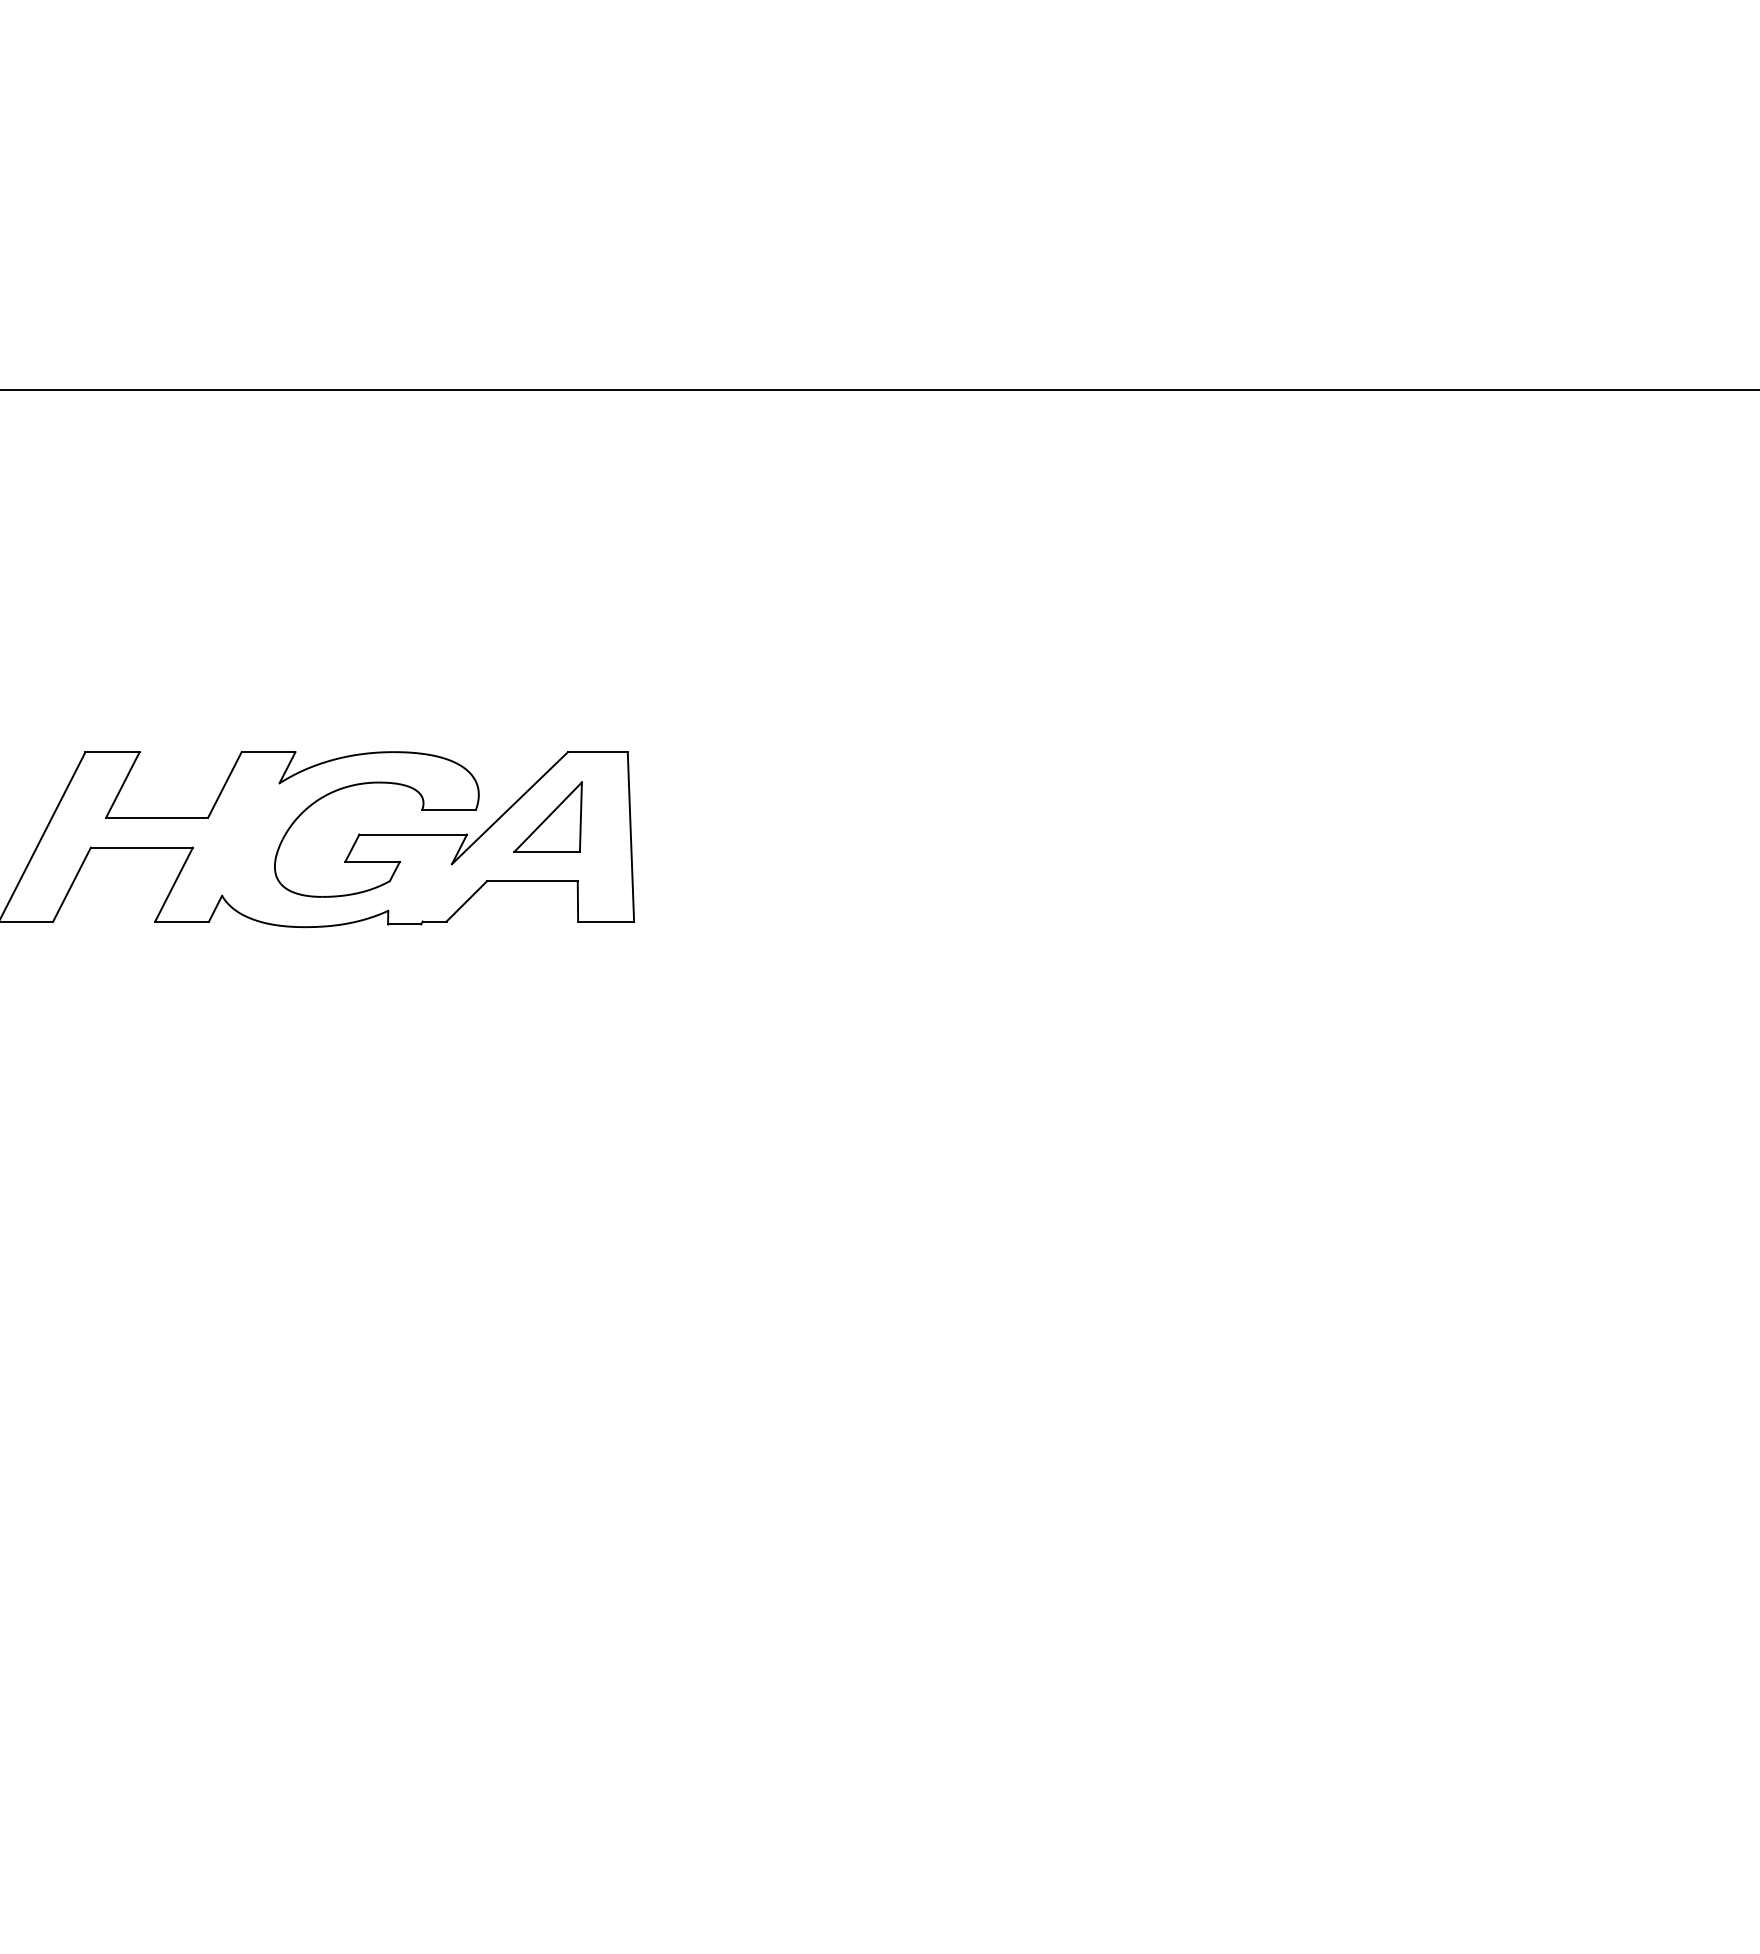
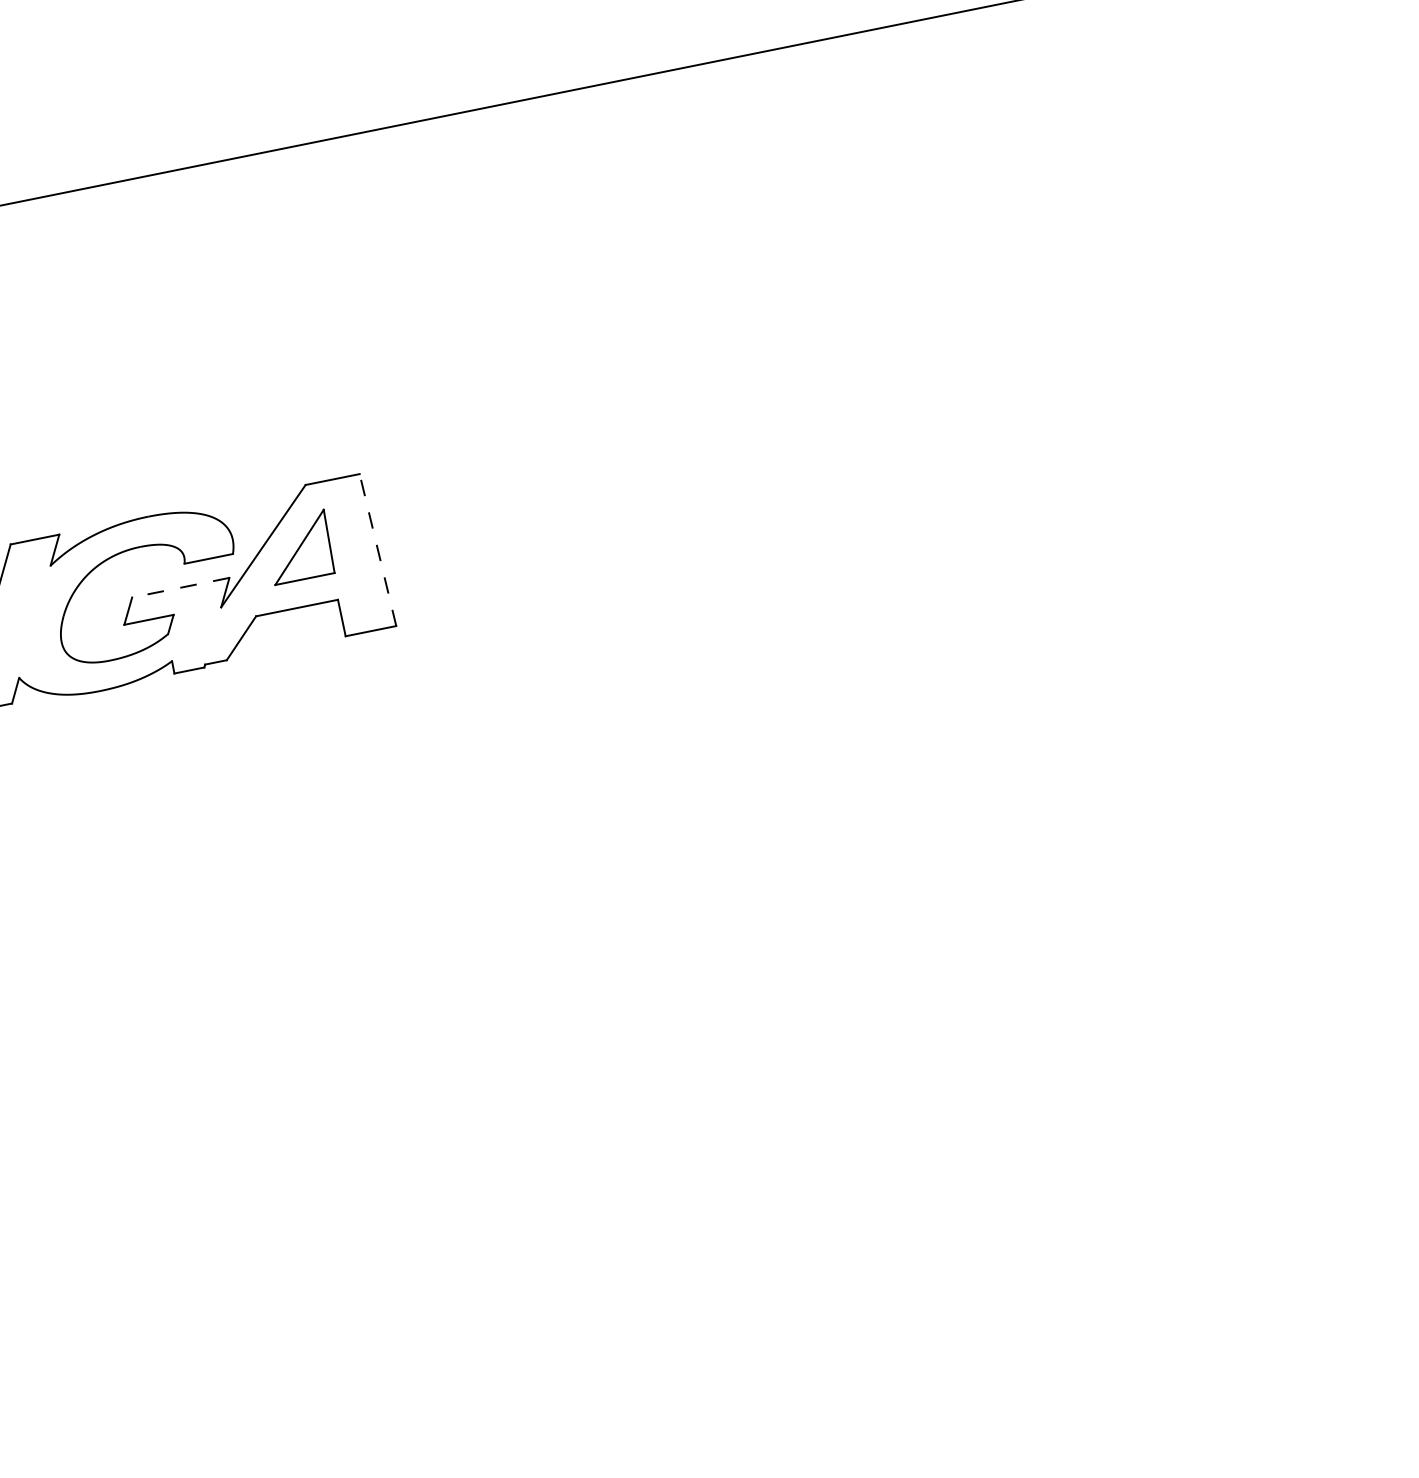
line: (413, 834) -> (181, 587), solid -> dashed
line: (630, 836) -> (377, 549), solid -> dashed

